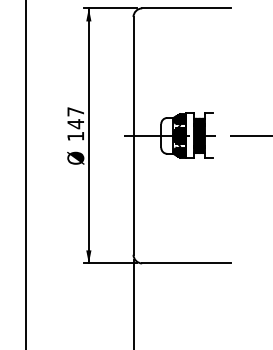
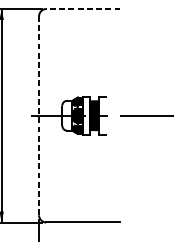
line: (185, 8) -> (82, 9), solid -> dashed
line: (133, 135) -> (39, 115), solid -> dashed

